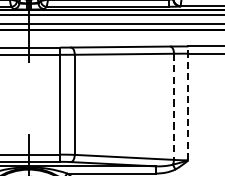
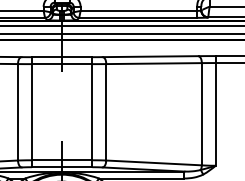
line: (188, 102) -> (215, 110), dashed -> solid
line: (173, 107) -> (201, 114), dashed -> solid

